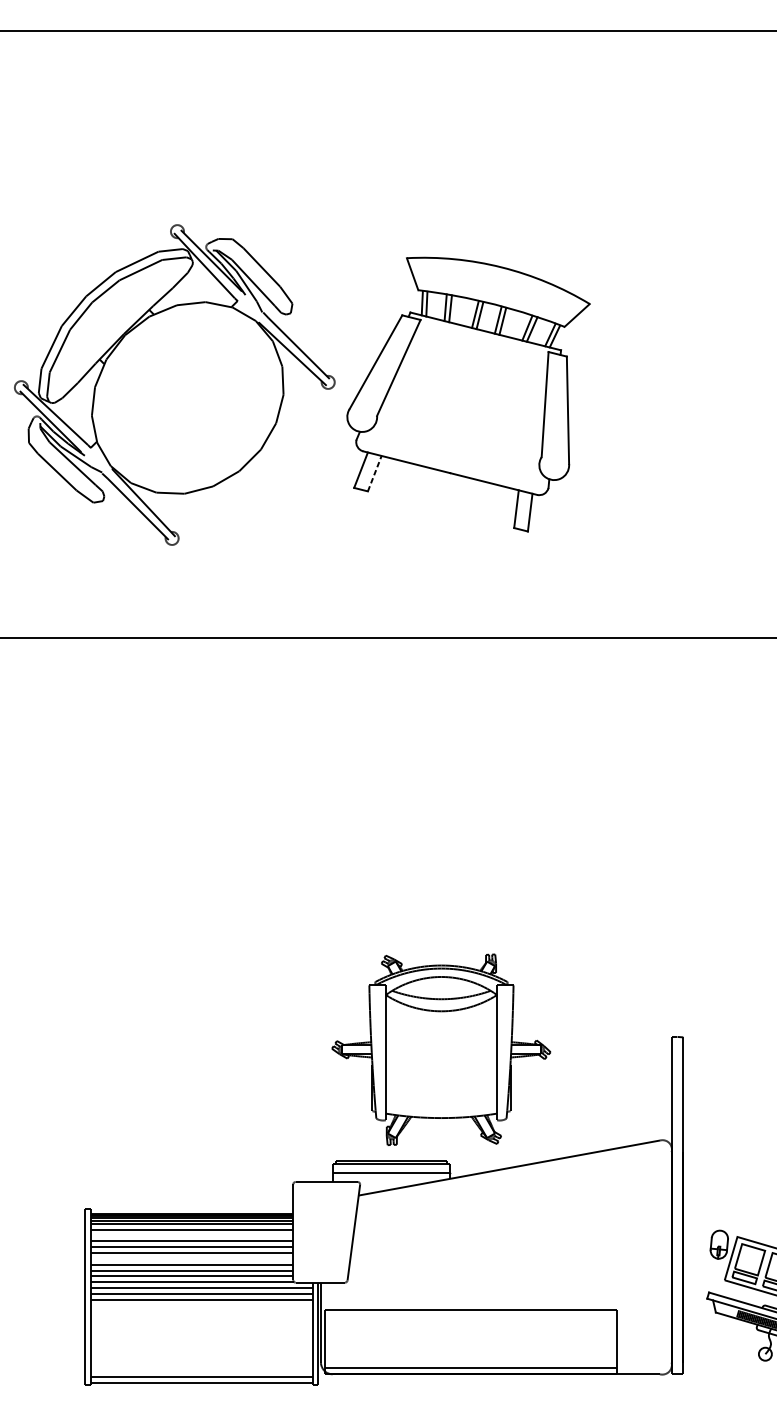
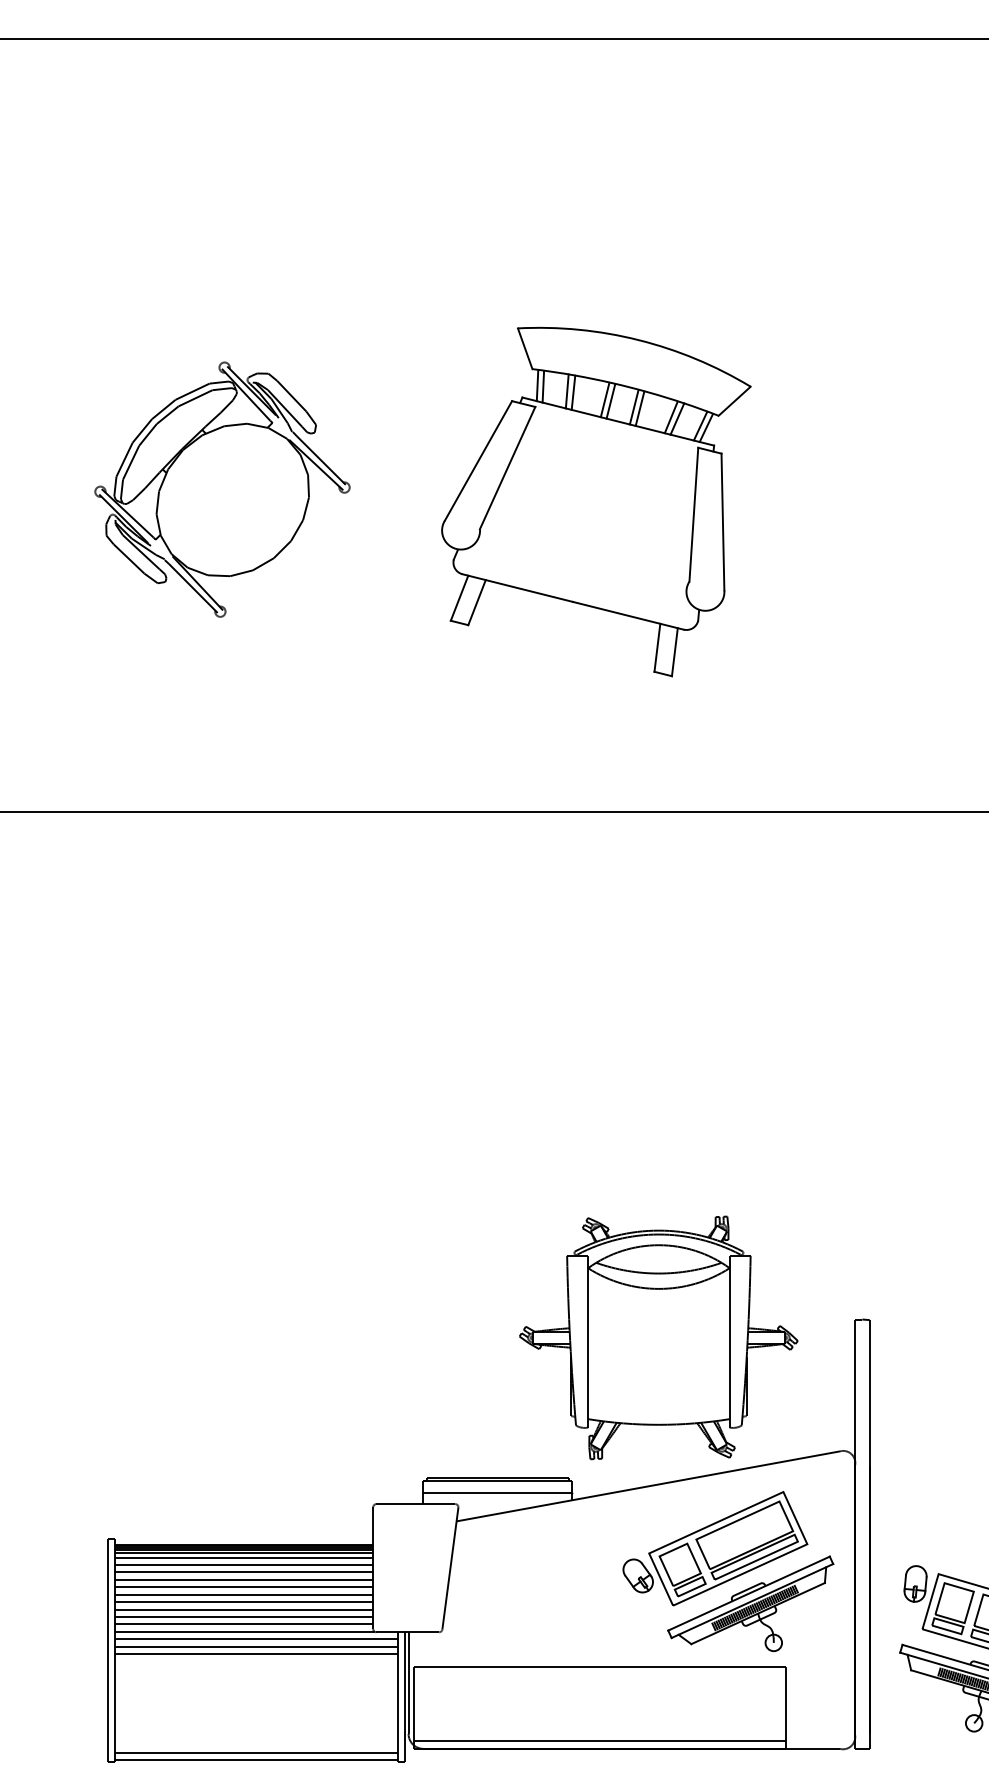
part: (174, 384) -> (222, 489), size x0.62
line: (375, 473) -> (477, 602), dashed -> solid
part: (441, 1049) -> (658, 1337), moved
part: (572, 1234) -> (728, 1571), added
line: (192, 1235) -> (244, 1572), added
line: (192, 1259) -> (244, 1602), added

